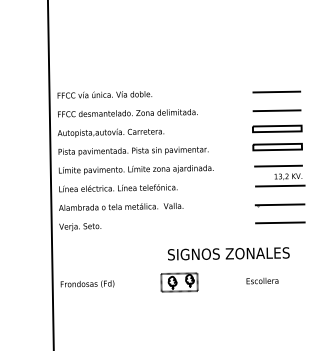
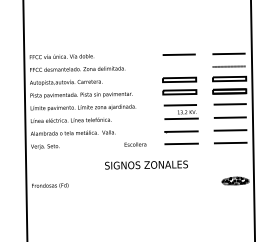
line: (275, 110) -> (178, 67), removed
text: (262, 280) -> (135, 144), moved
part: (178, 282) -> (112, 184), removed

